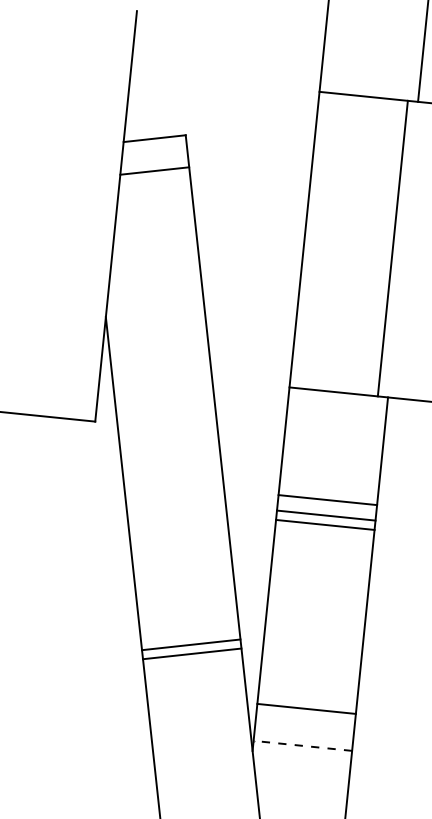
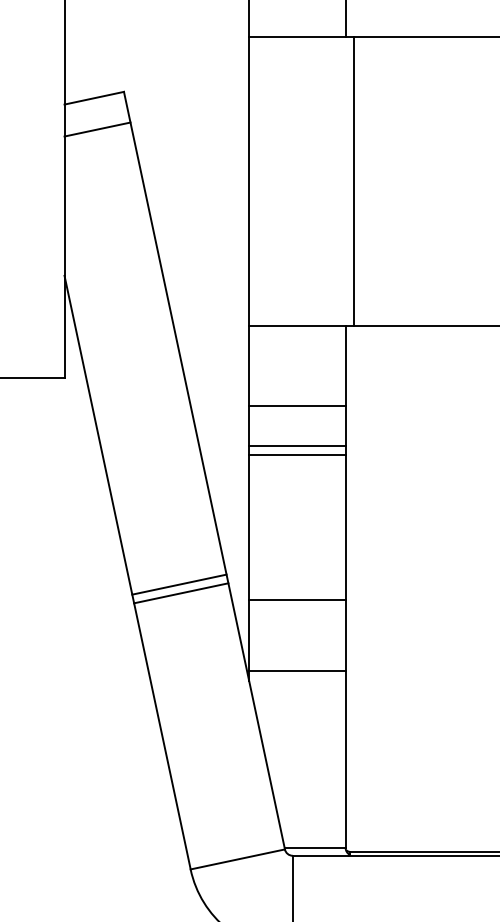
line: (392, 247) -> (353, 180), moved
line: (327, 500) -> (297, 406), moved
line: (306, 709) -> (297, 600), moved
line: (301, 745) -> (296, 671), dashed -> solid

